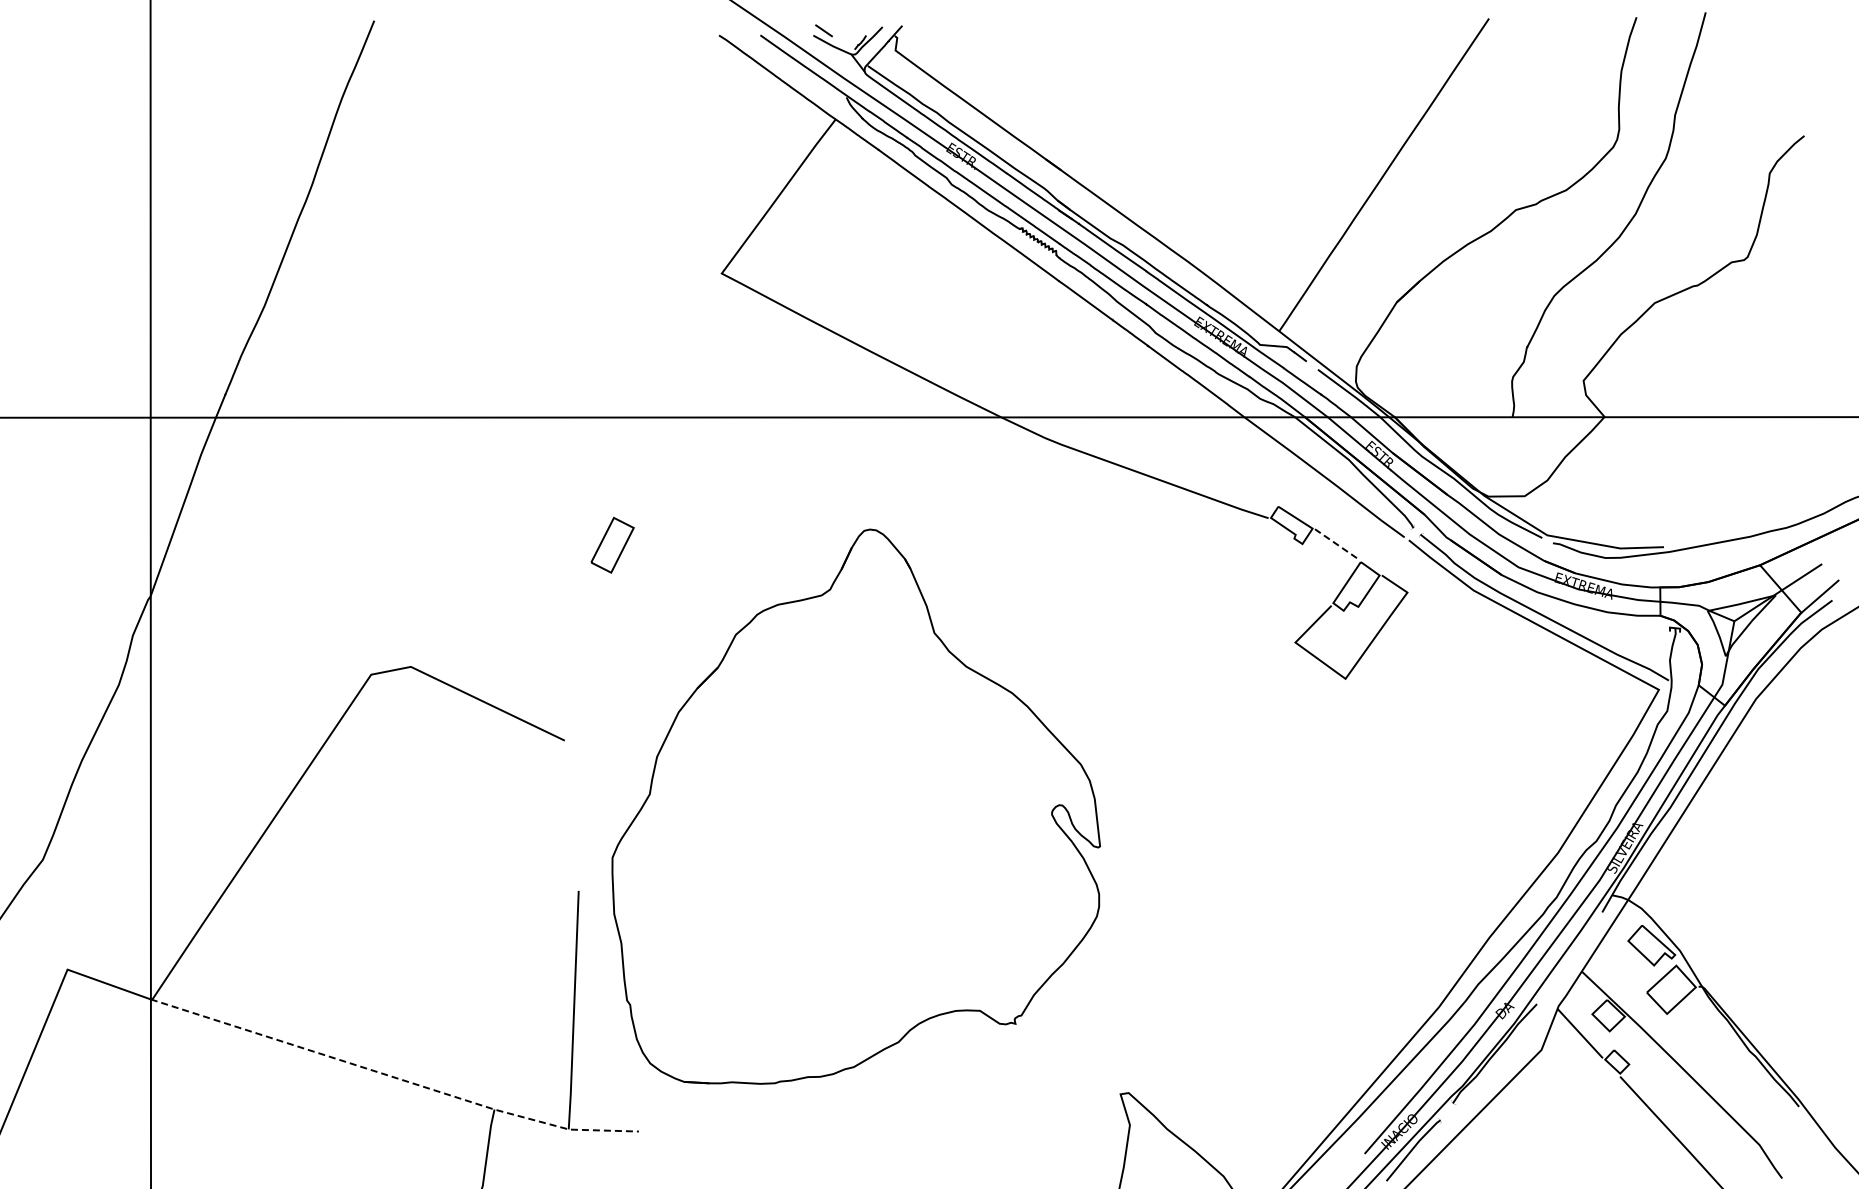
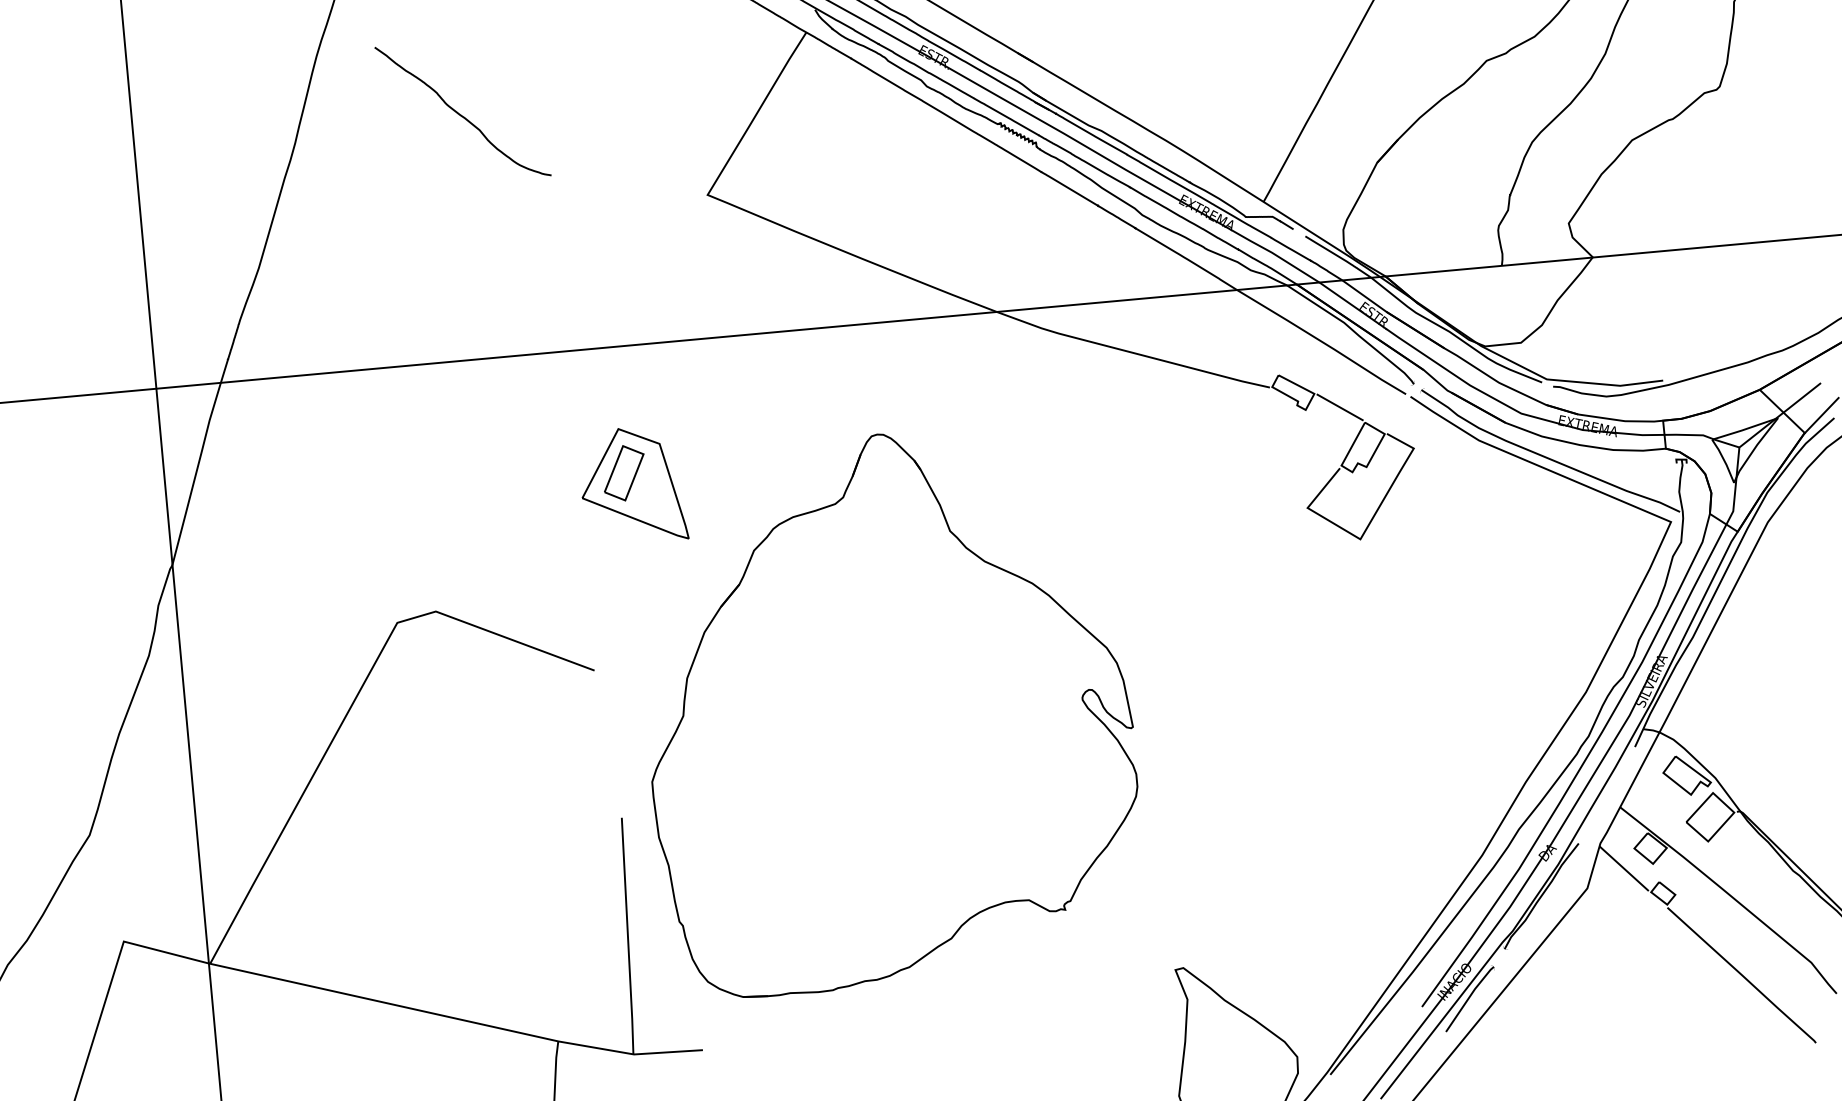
curve: (482, 170) -> (461, 114), added
line: (1337, 544) -> (1340, 407), dashed -> solid
part: (619, 558) -> (632, 485), added
line: (394, 1077) -> (456, 1018), dashed -> solid

